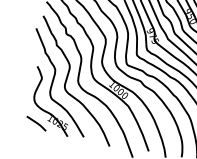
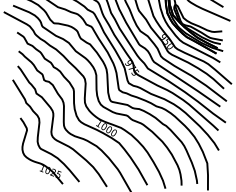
line: (36, 123) -> (29, 175), removed

